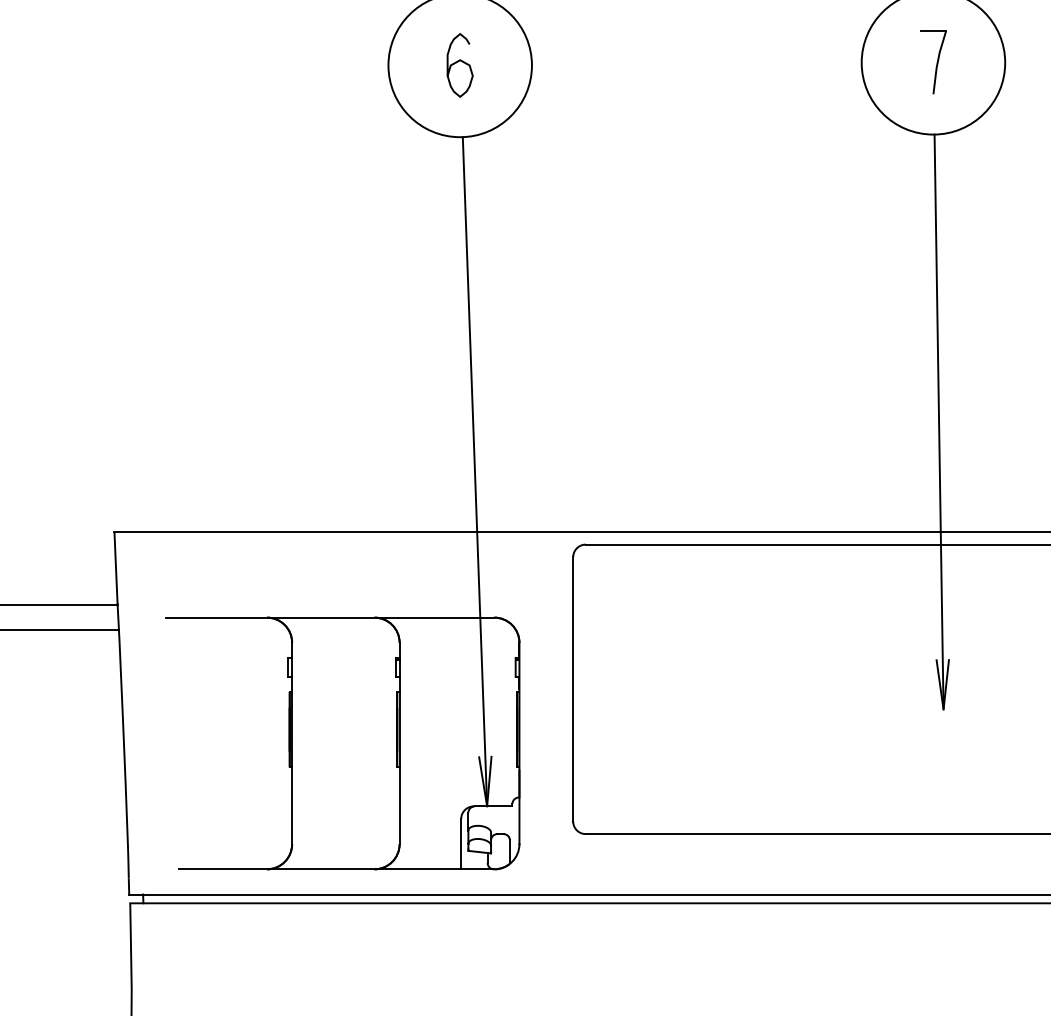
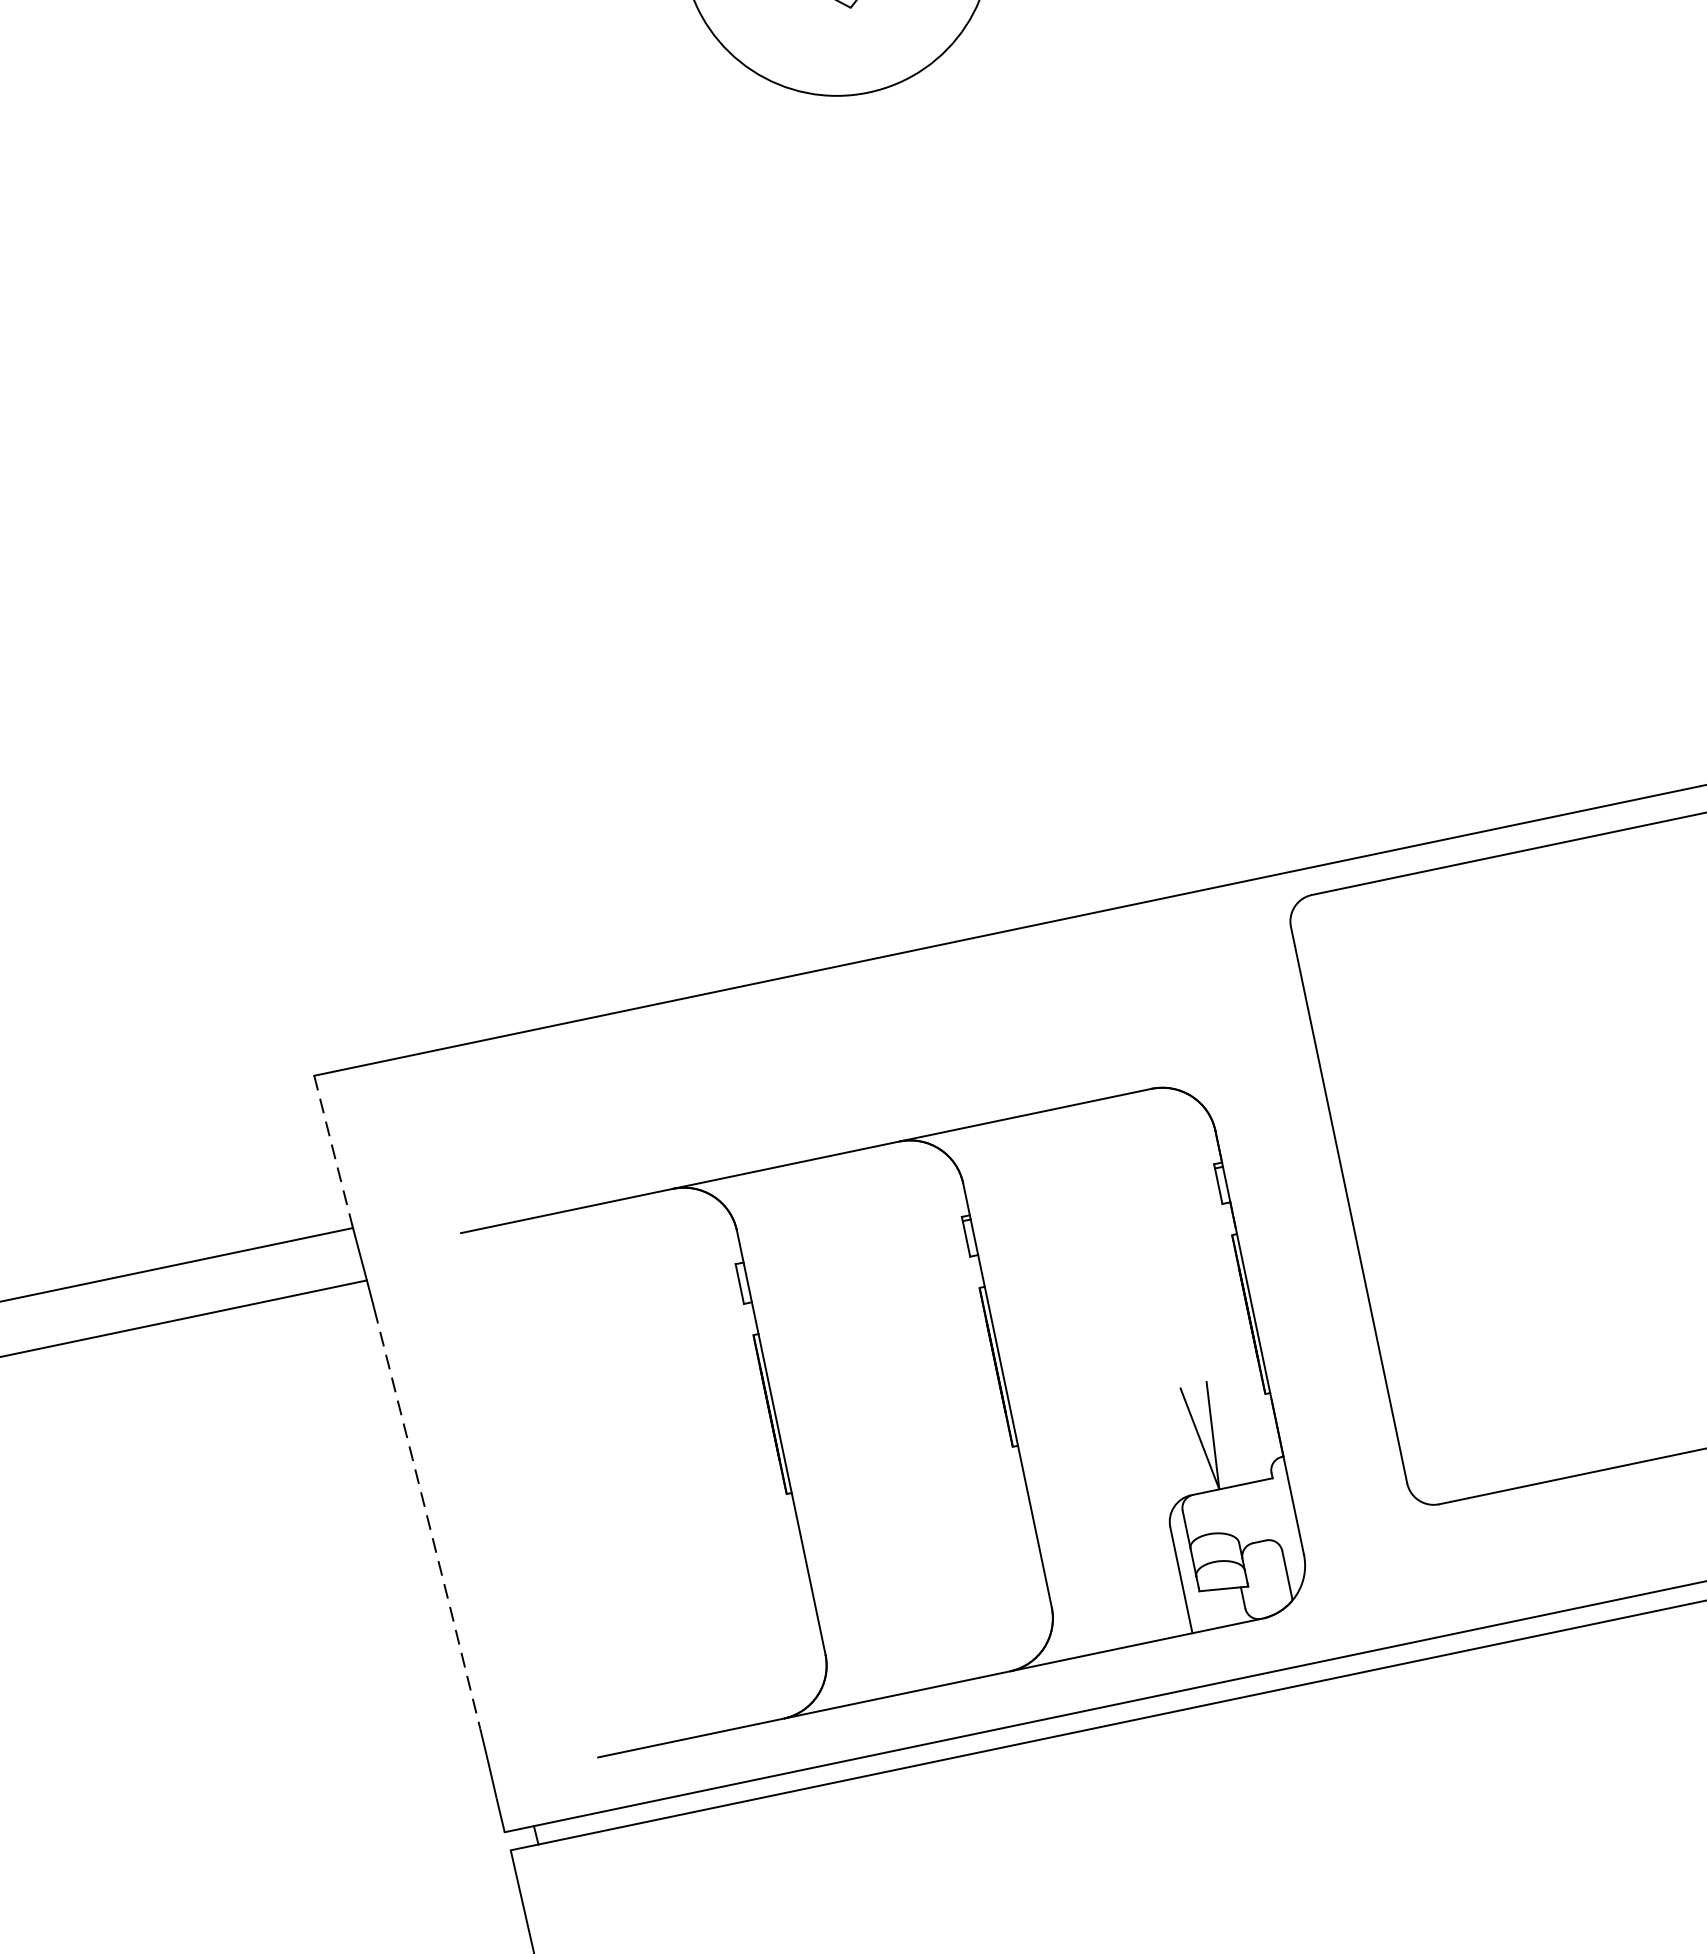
line: (474, 471) -> (1045, 789), removed
line: (116, 567) -> (334, 1149), solid -> dashed
line: (124, 745) -> (429, 1520), solid -> dashed

